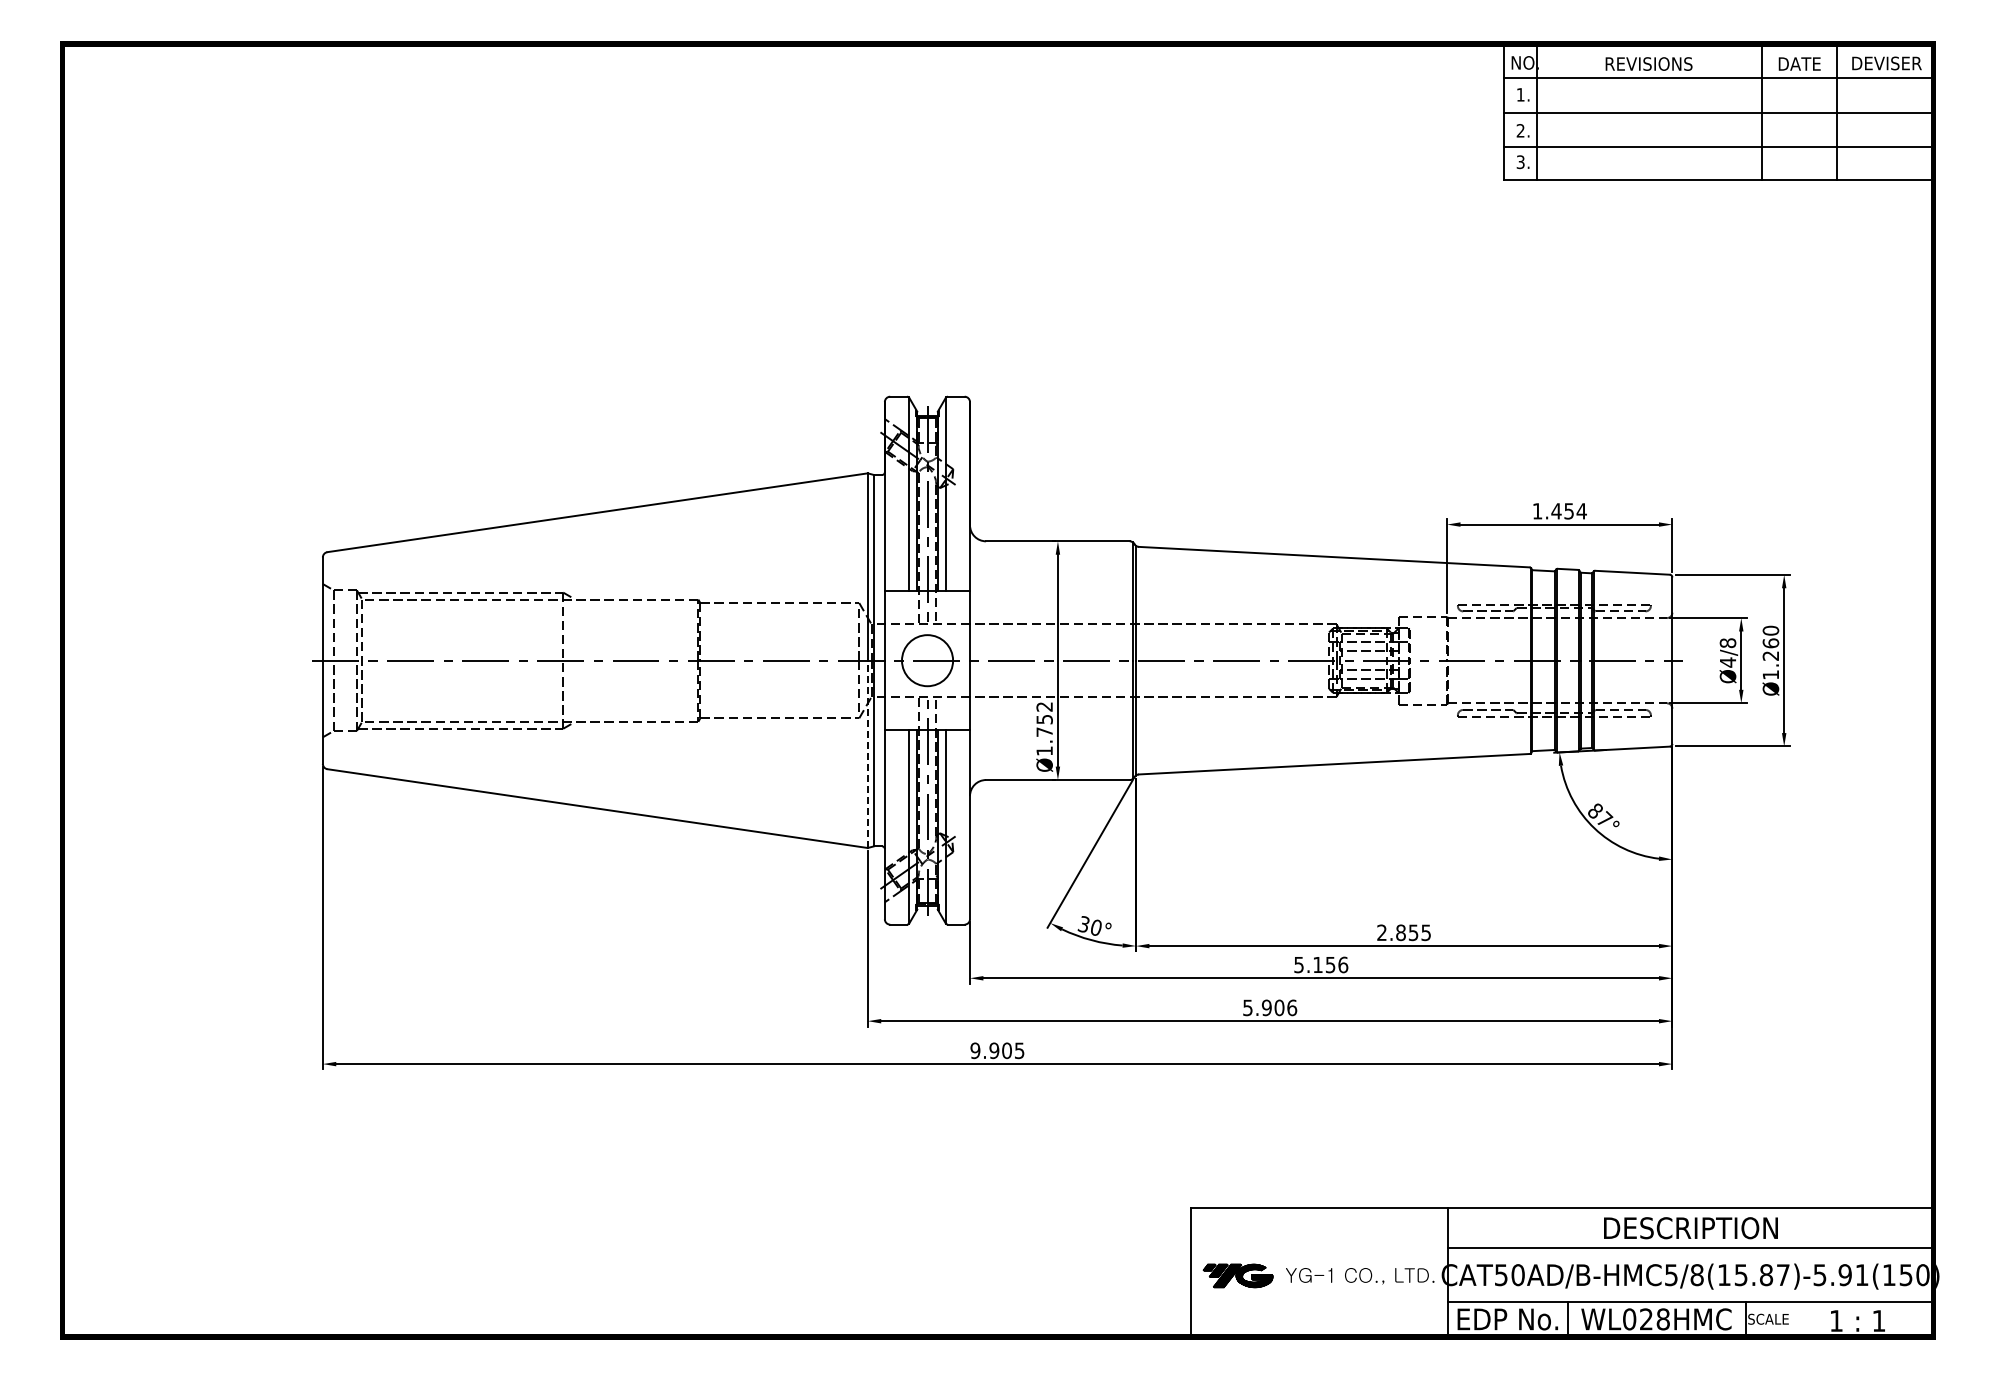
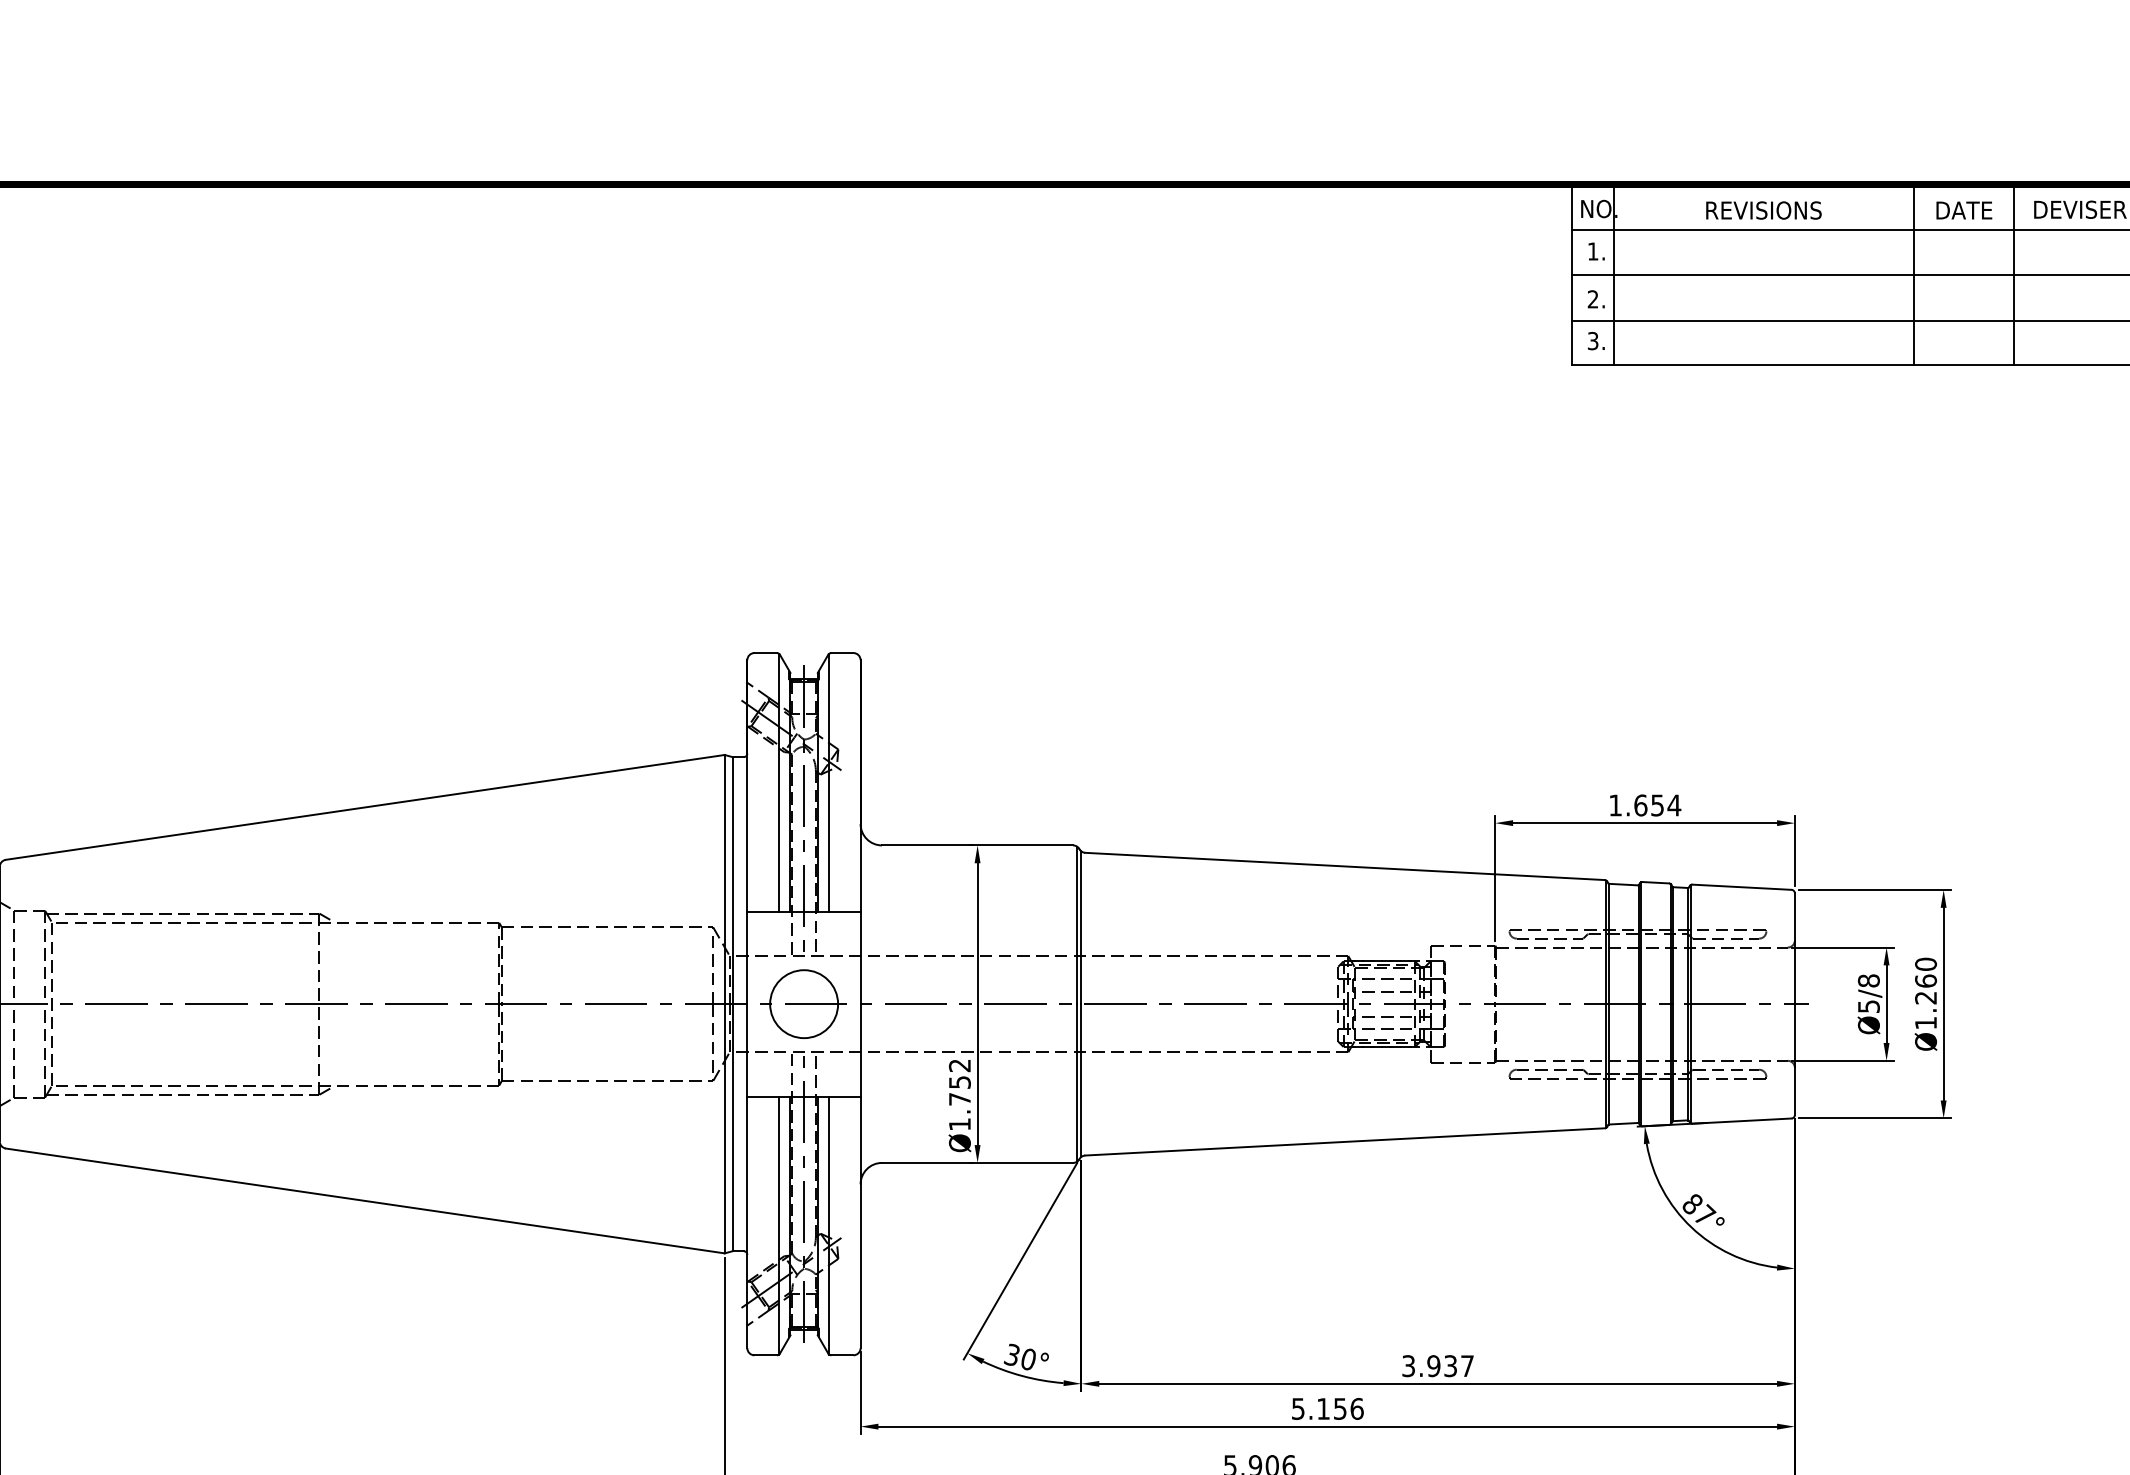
text: (1556, 511) -> (1640, 805), 1.454 -> 1.654
text: (1728, 662) -> (1869, 1006), Ø4/8 -> Ø5/8
line: (867, 754) -> (724, 1128), dashed -> solid
text: (1403, 932) -> (1437, 1365), 2.855 -> 3.937

